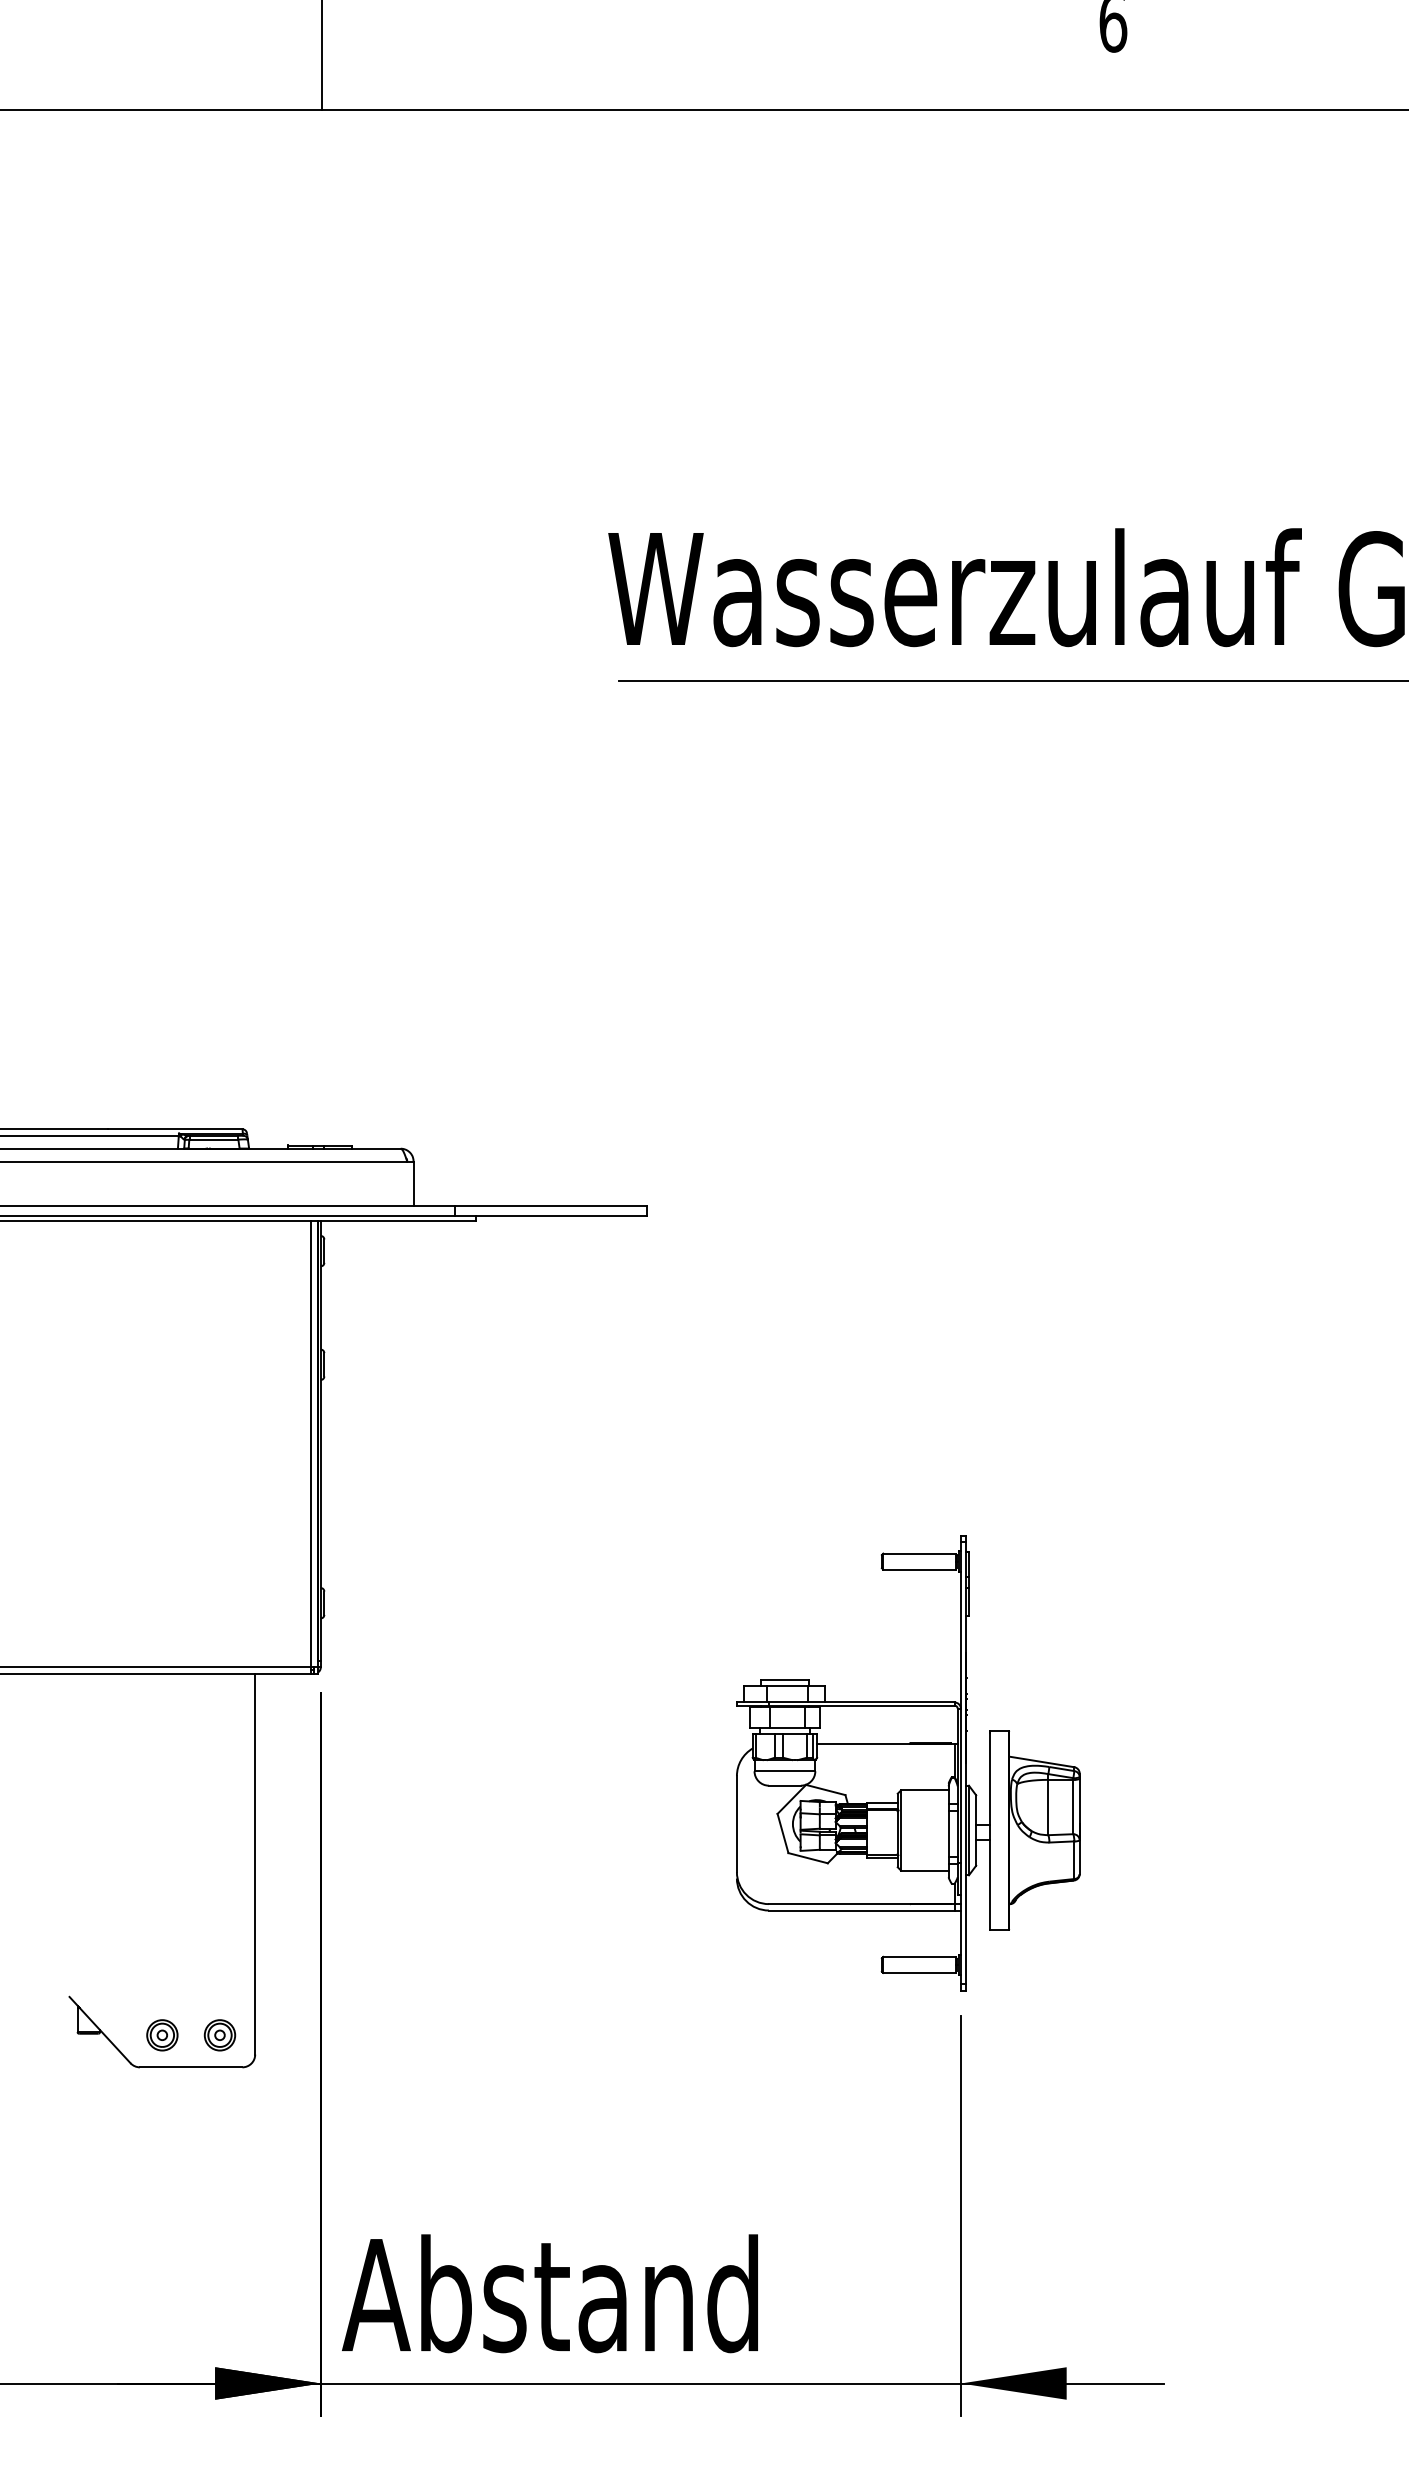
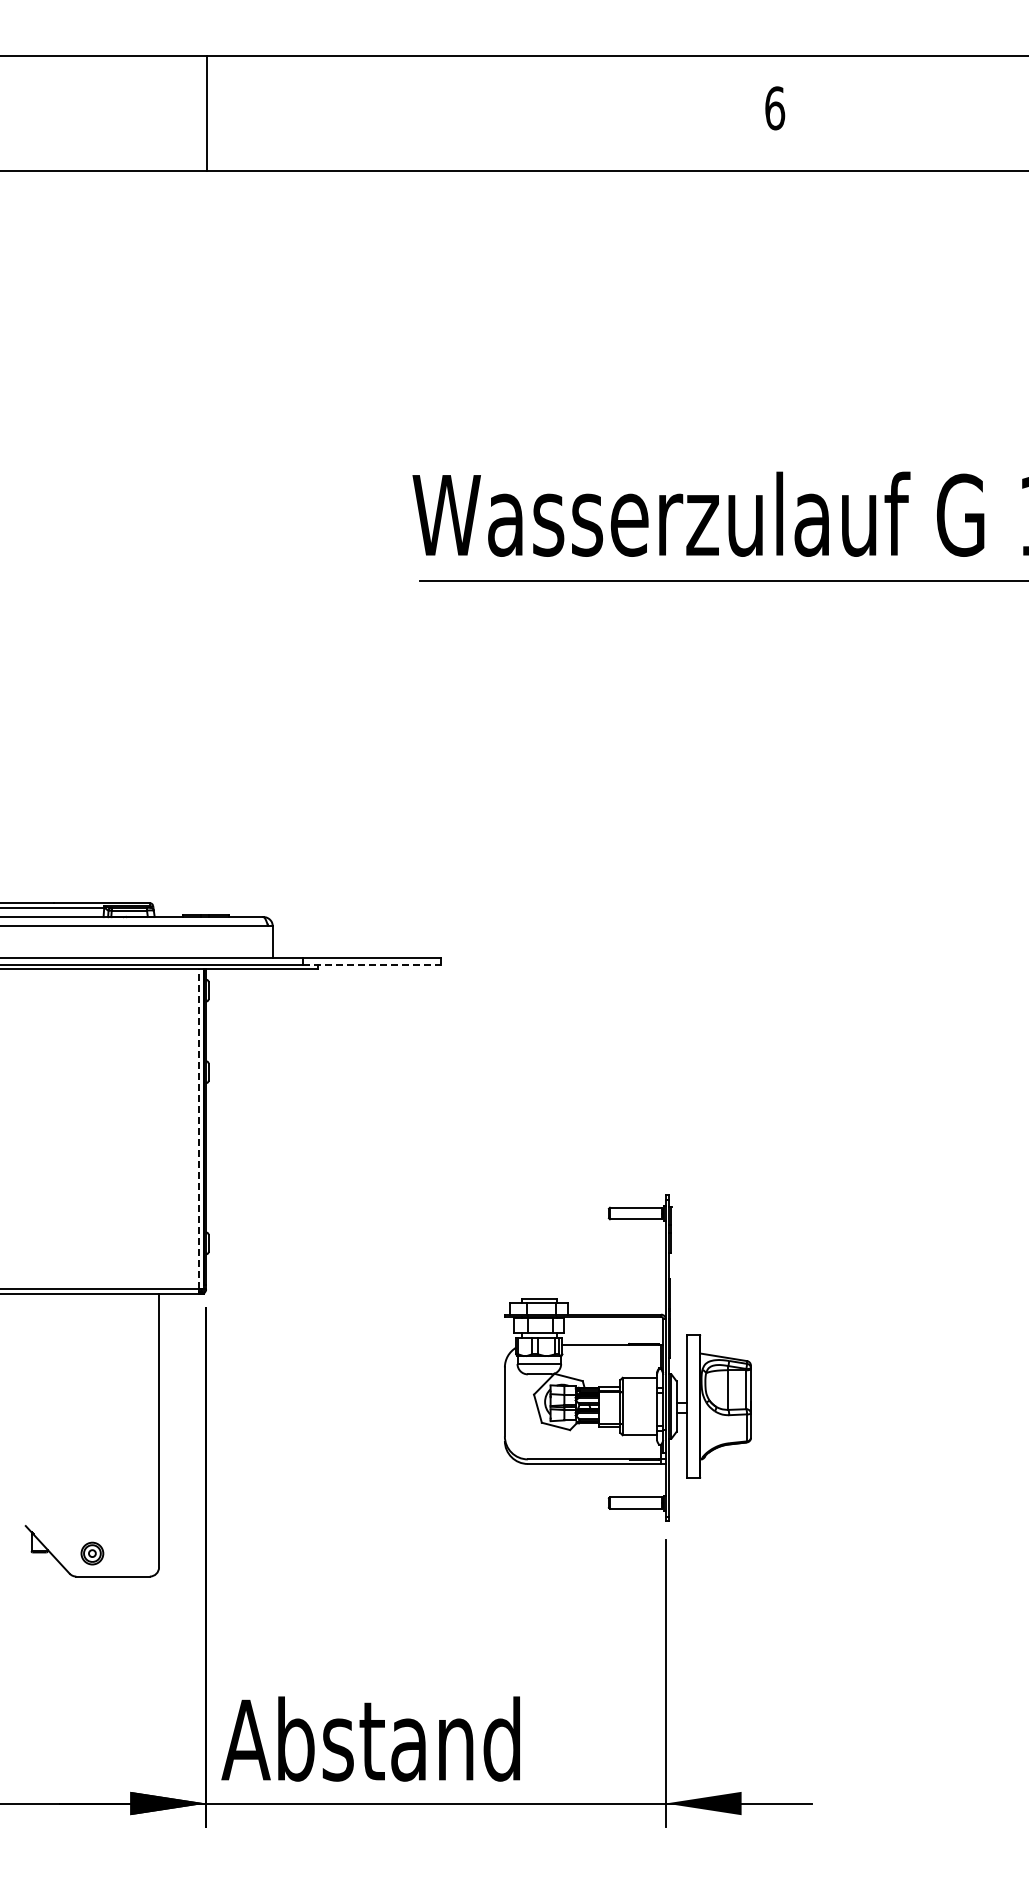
line: (551, 1216) -> (371, 965), solid -> dashed
line: (311, 1443) -> (199, 1128), solid -> dashed
part: (219, 2035) -> (133, 1553), removed

